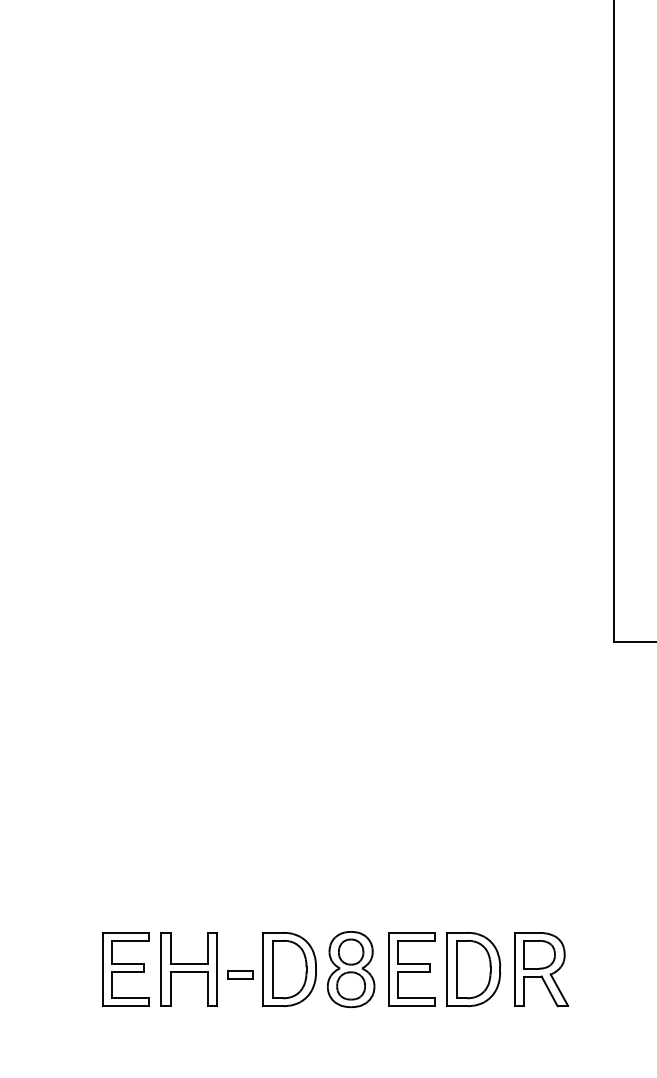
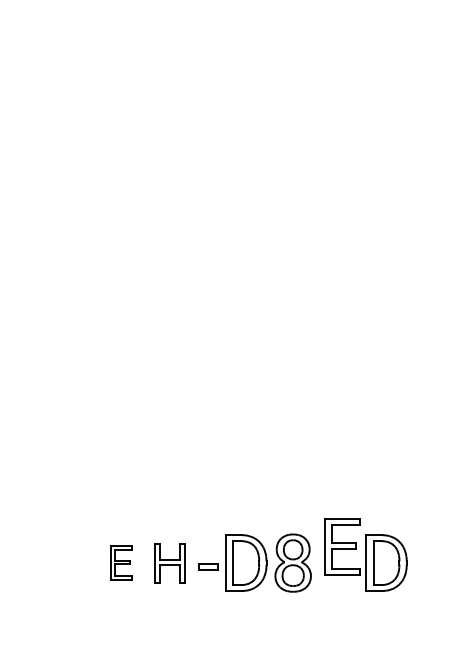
part: (125, 969) -> (121, 563), size x0.6
part: (188, 969) -> (169, 563), size x0.7
part: (411, 969) -> (342, 547), moved
part: (541, 969) -> (438, 563), removed

